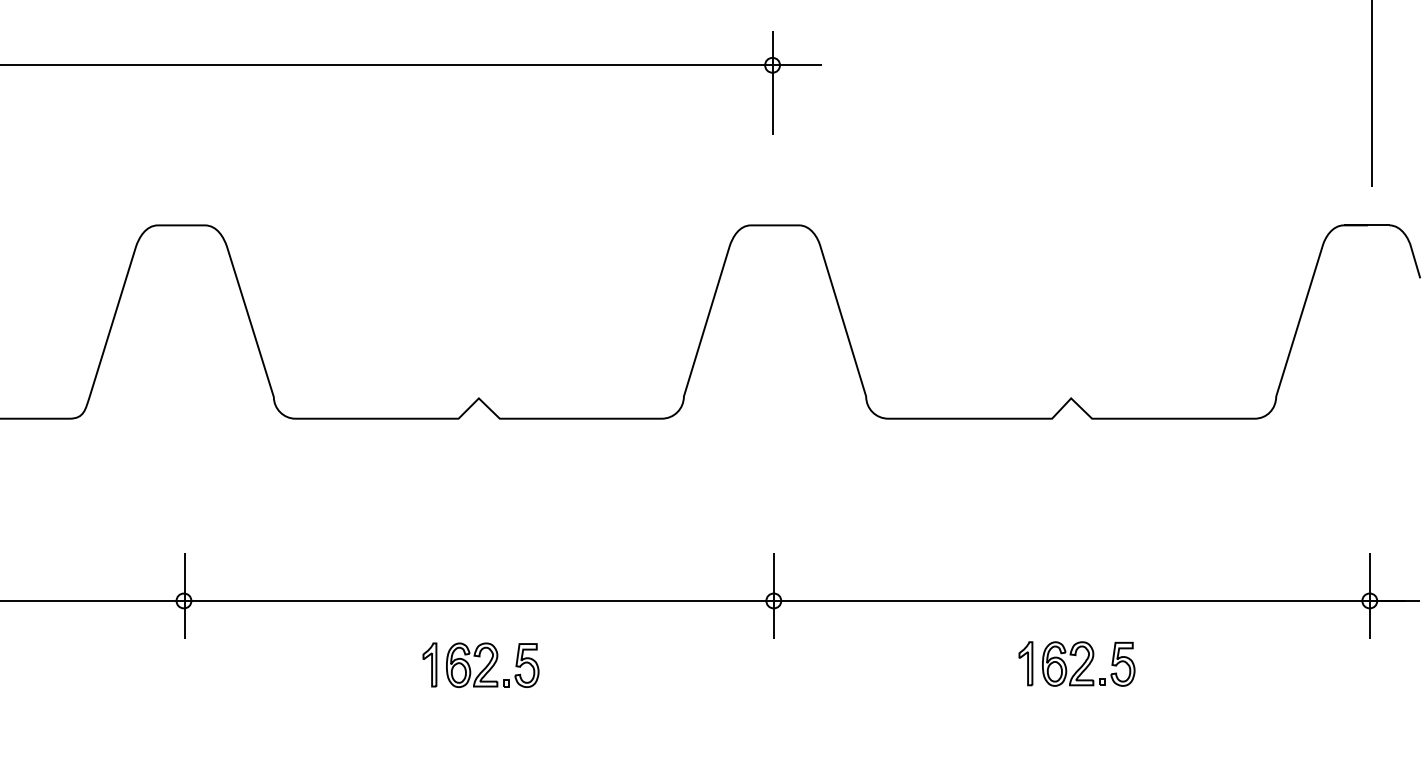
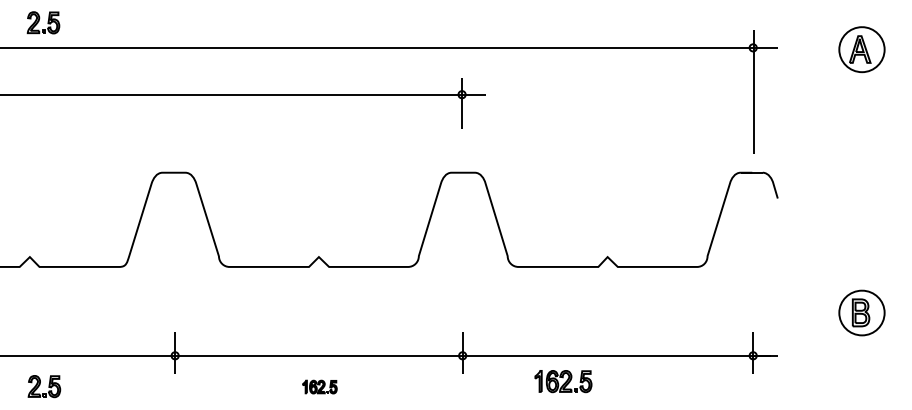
part: (480, 663) -> (319, 386), size x0.6
part: (1077, 663) -> (563, 381), moved

